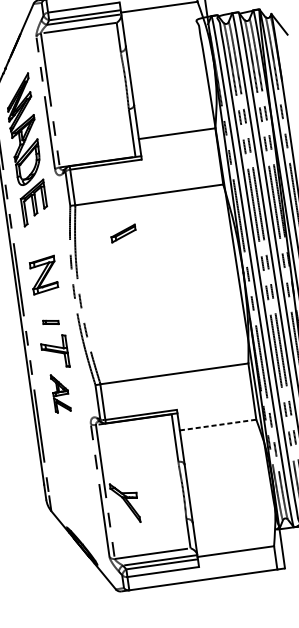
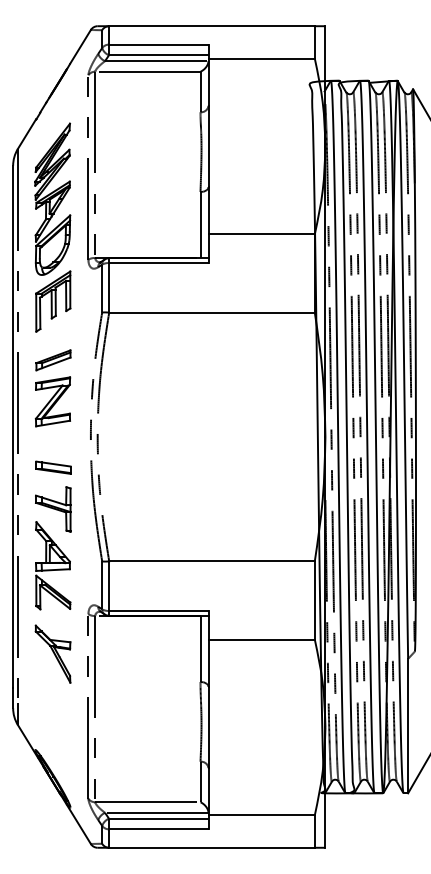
part: (123, 233) -> (53, 360), moved
part: (50, 322) -> (53, 467), size x1.67
part: (60, 392) -> (53, 565), size x1.67
line: (218, 424) -> (262, 639), dashed -> solid
part: (124, 502) -> (52, 653), moved

